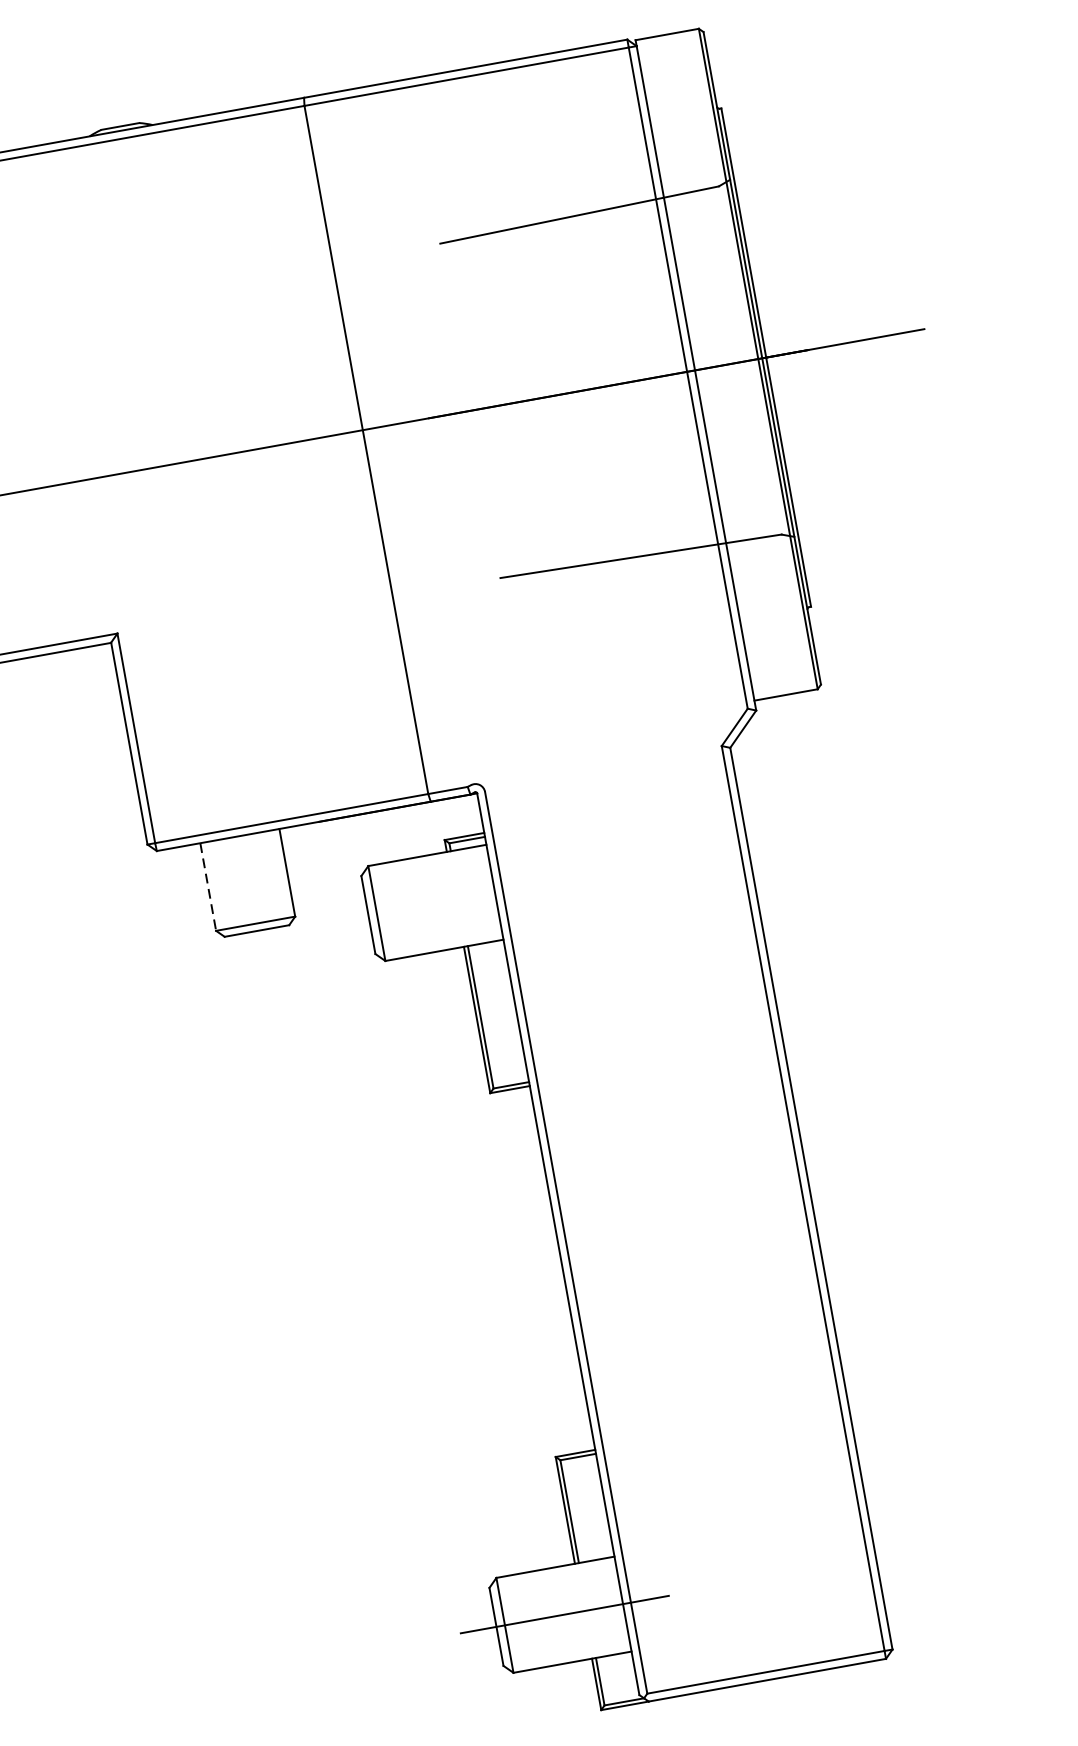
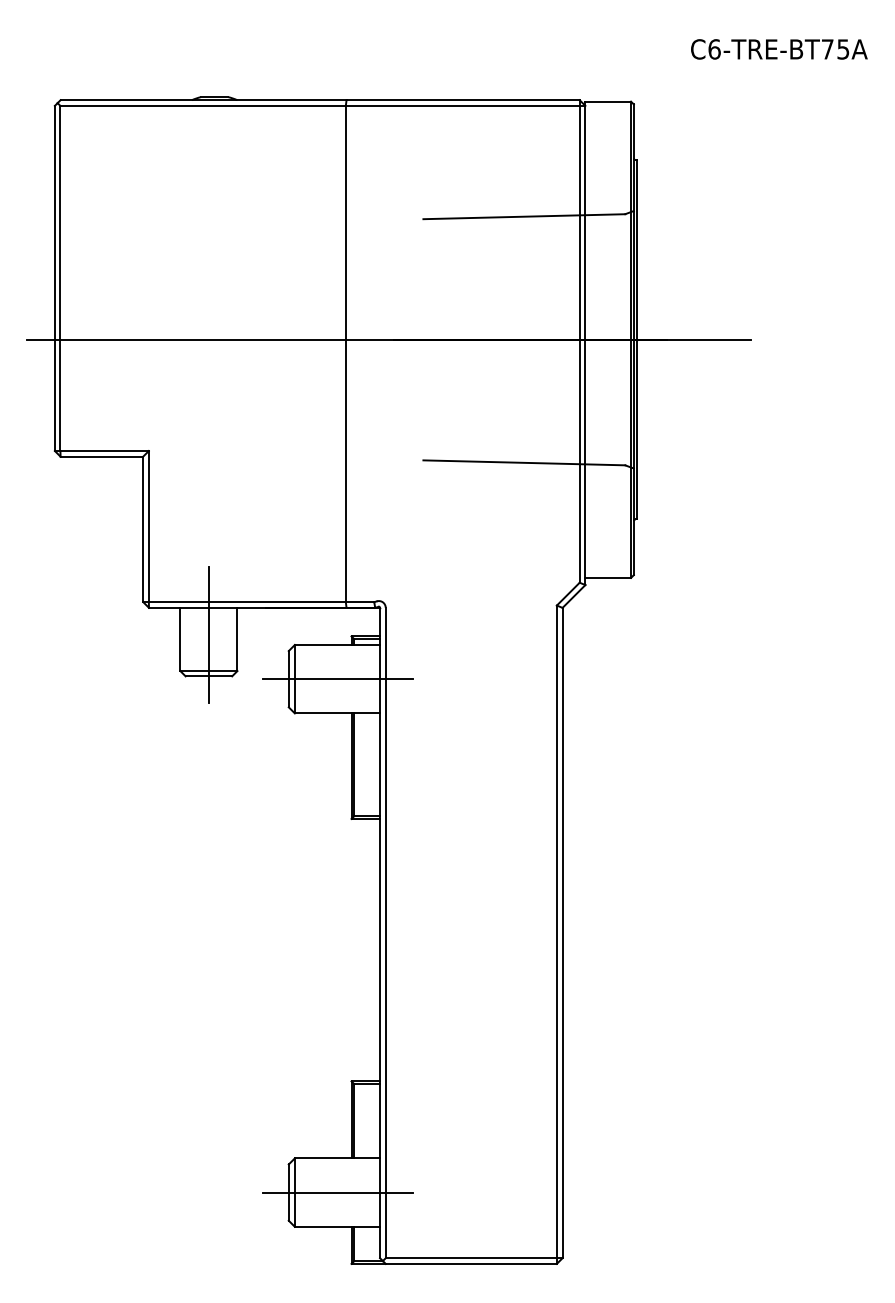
line: (245, 873) -> (208, 634), added
line: (208, 887) -> (180, 639), dashed -> solid
line: (437, 903) -> (338, 679), added

